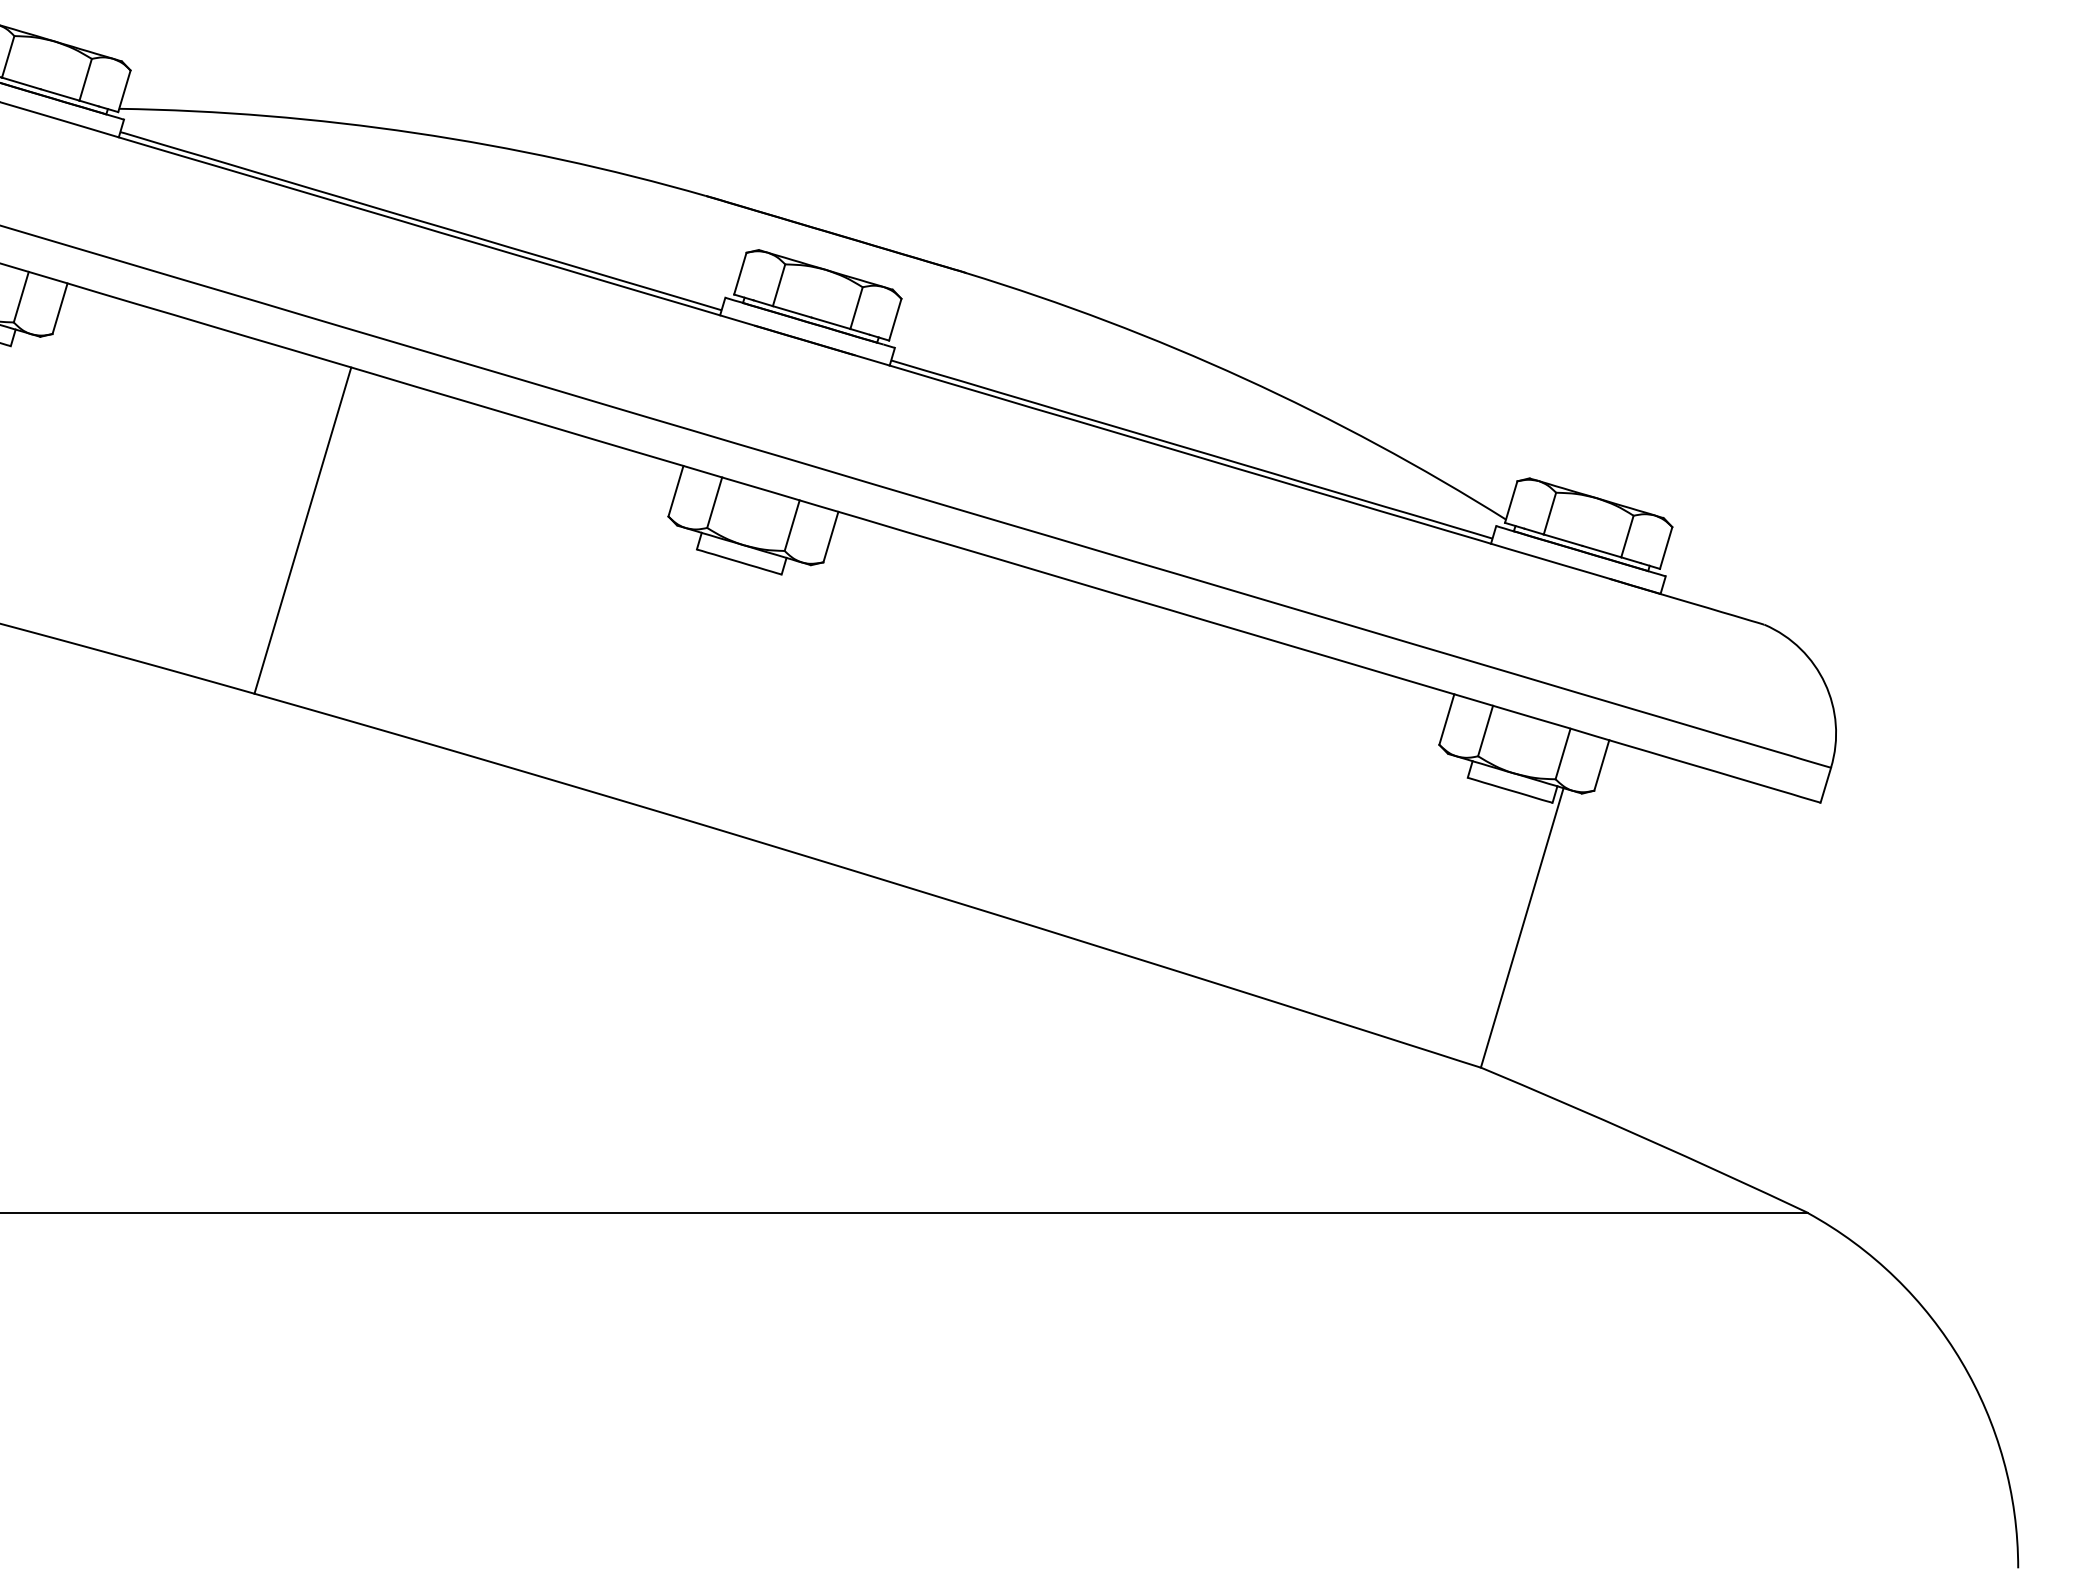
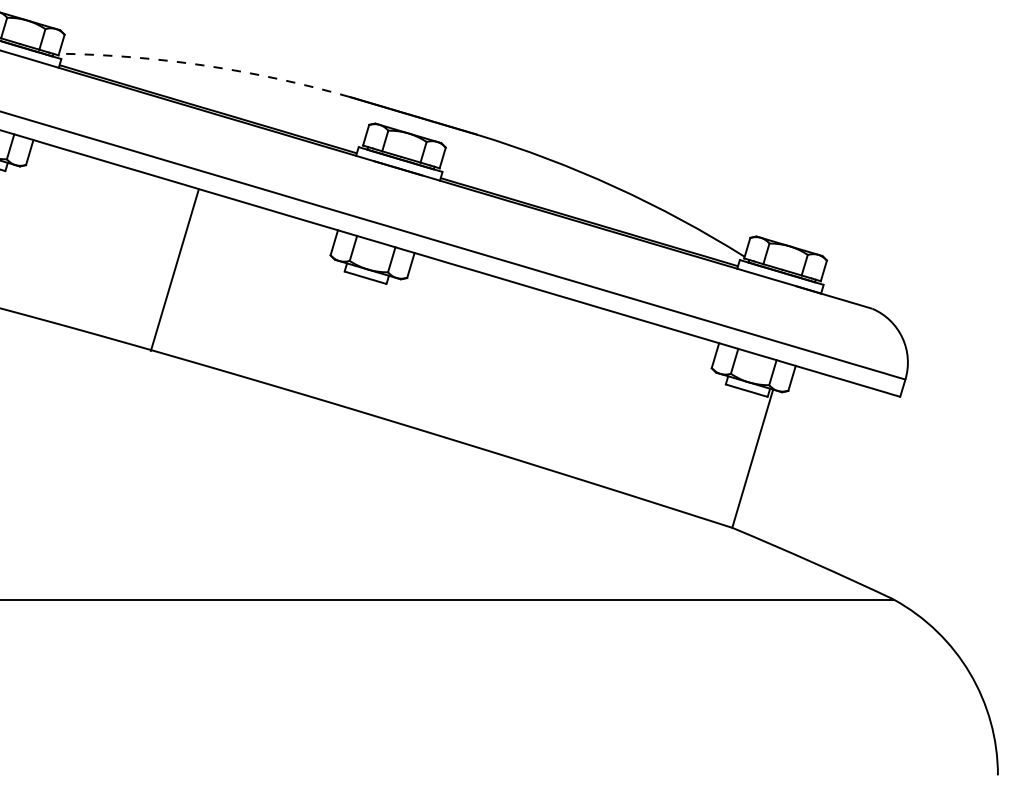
arc: (415, 132) -> (205, 65), solid -> dashed
line: (302, 529) -> (174, 269), moved

